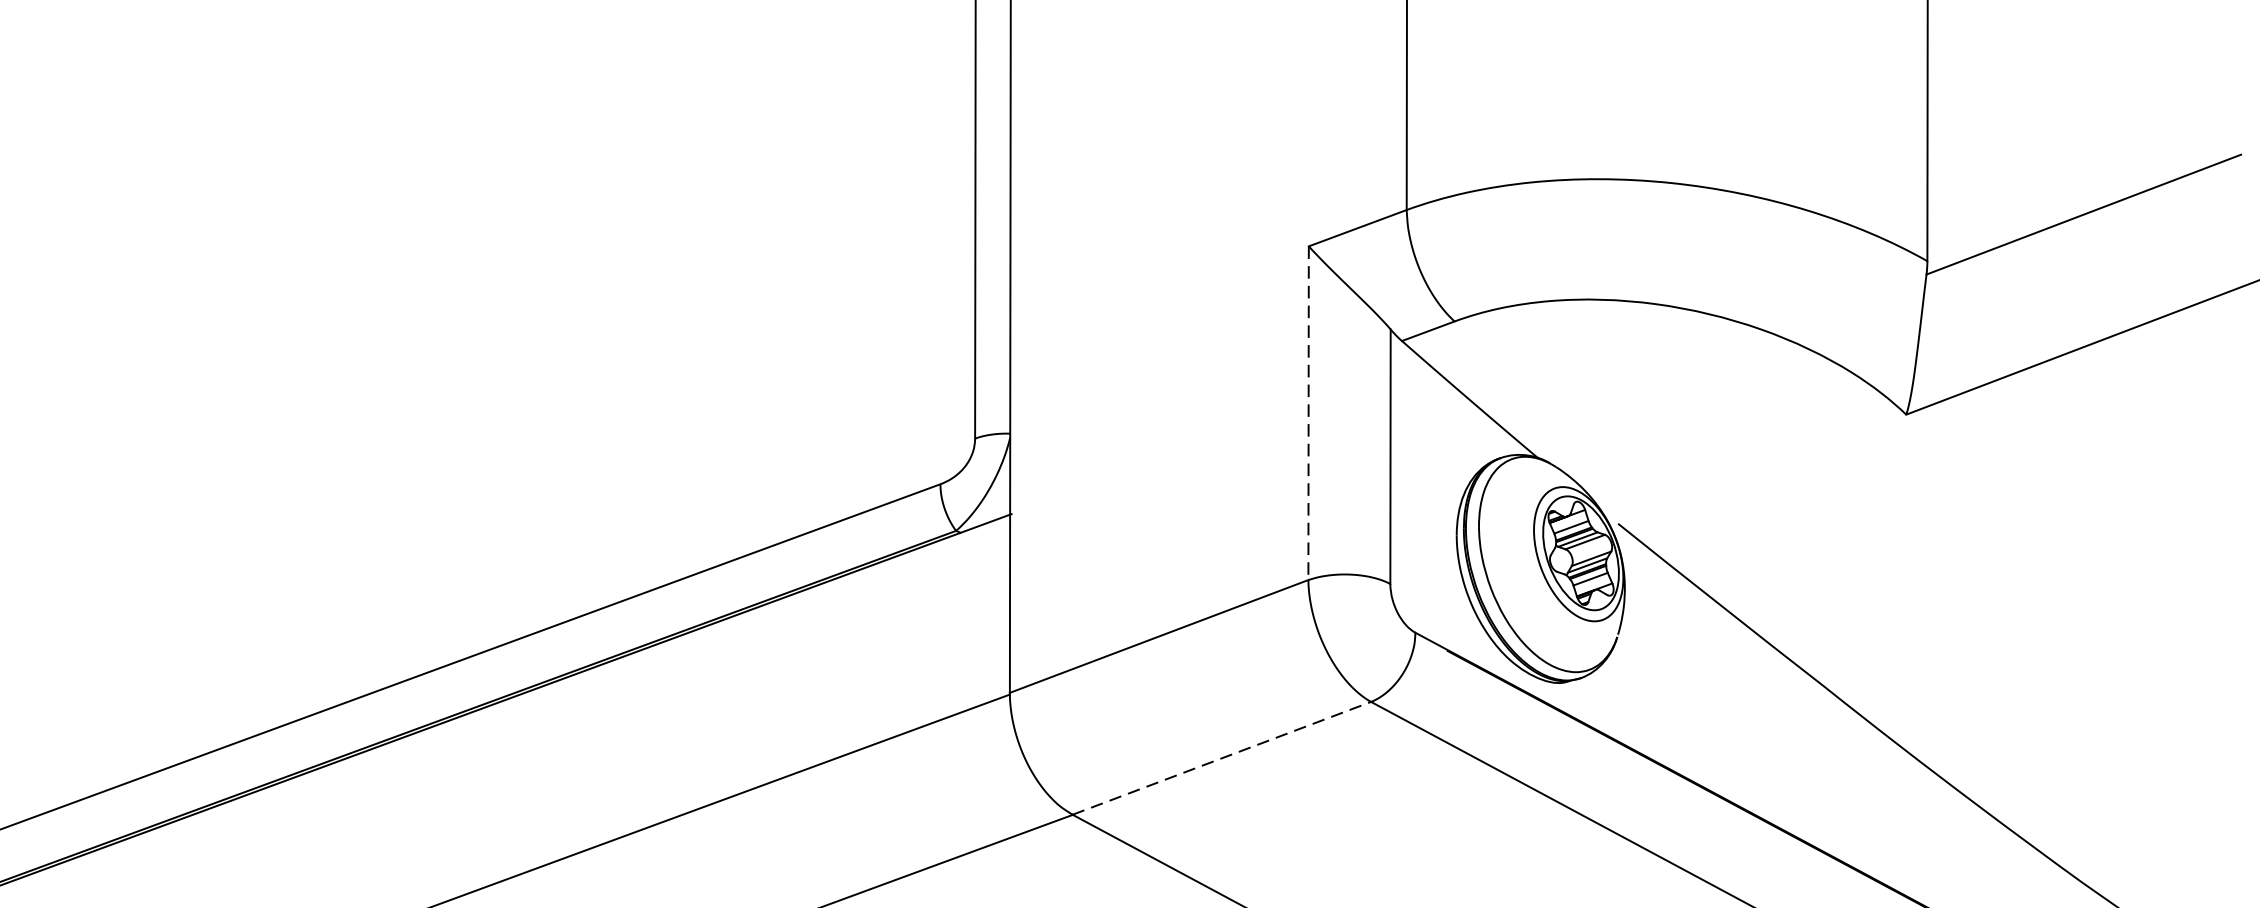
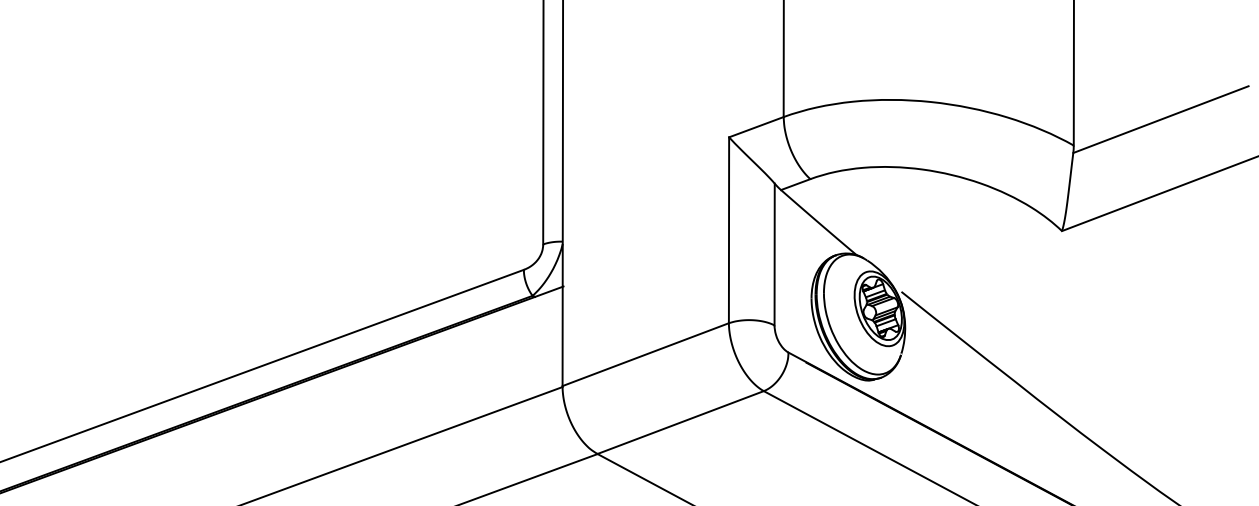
line: (1309, 413) -> (729, 230), dashed -> solid
line: (1221, 758) -> (680, 422), dashed -> solid

